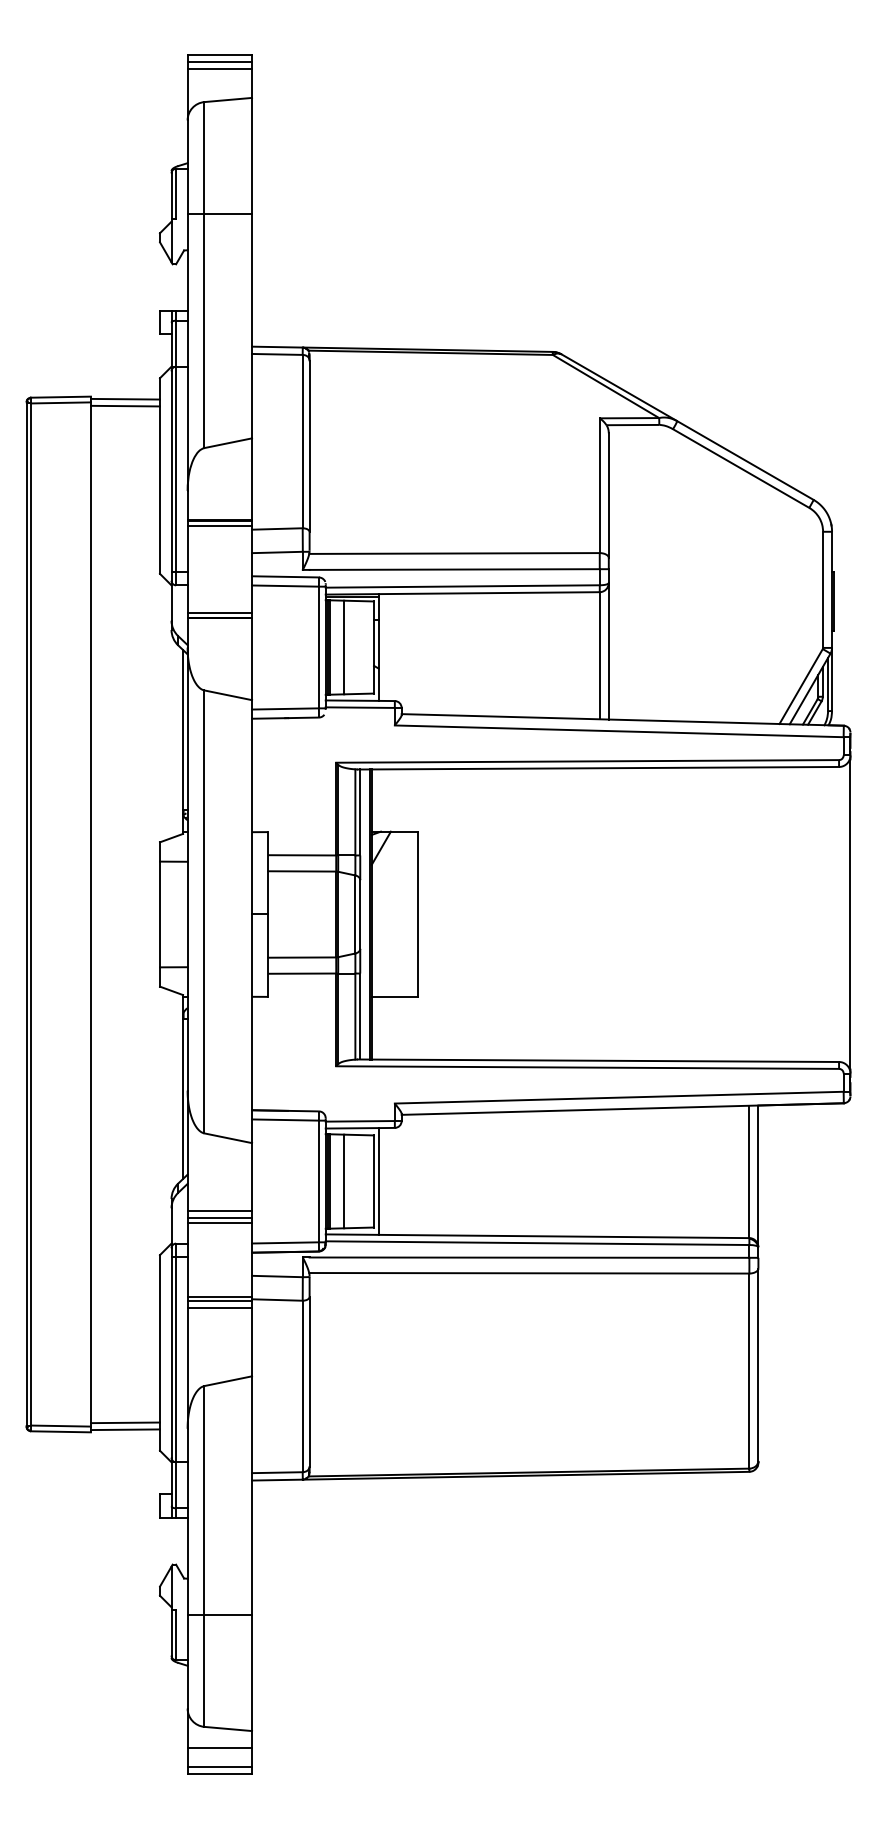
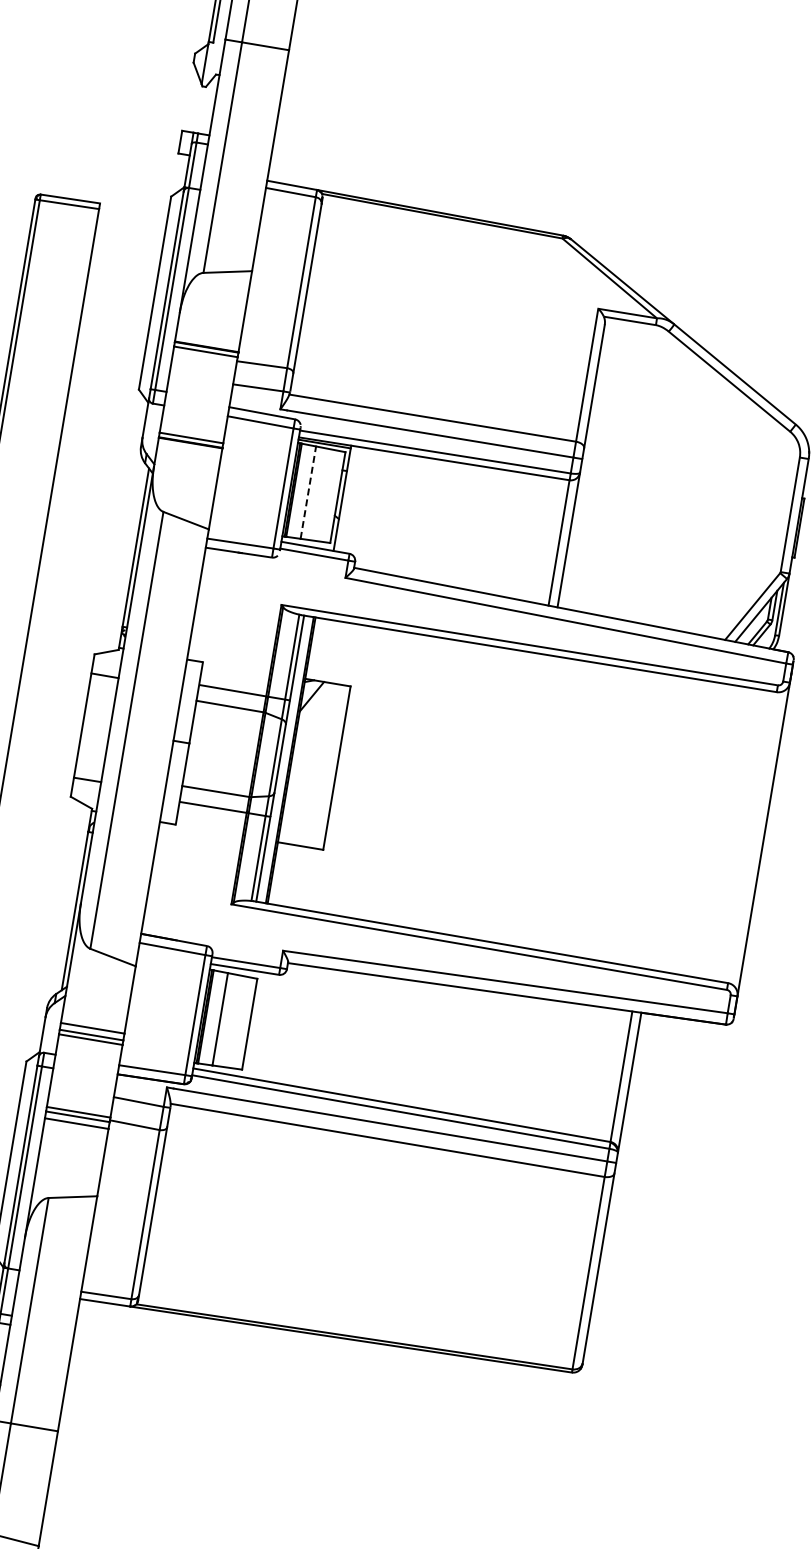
line: (125, 398) -> (133, 210), removed
line: (125, 405) -> (132, 217), removed
line: (344, 647) -> (308, 492), solid -> dashed
line: (378, 1181) -> (254, 1024), removed

